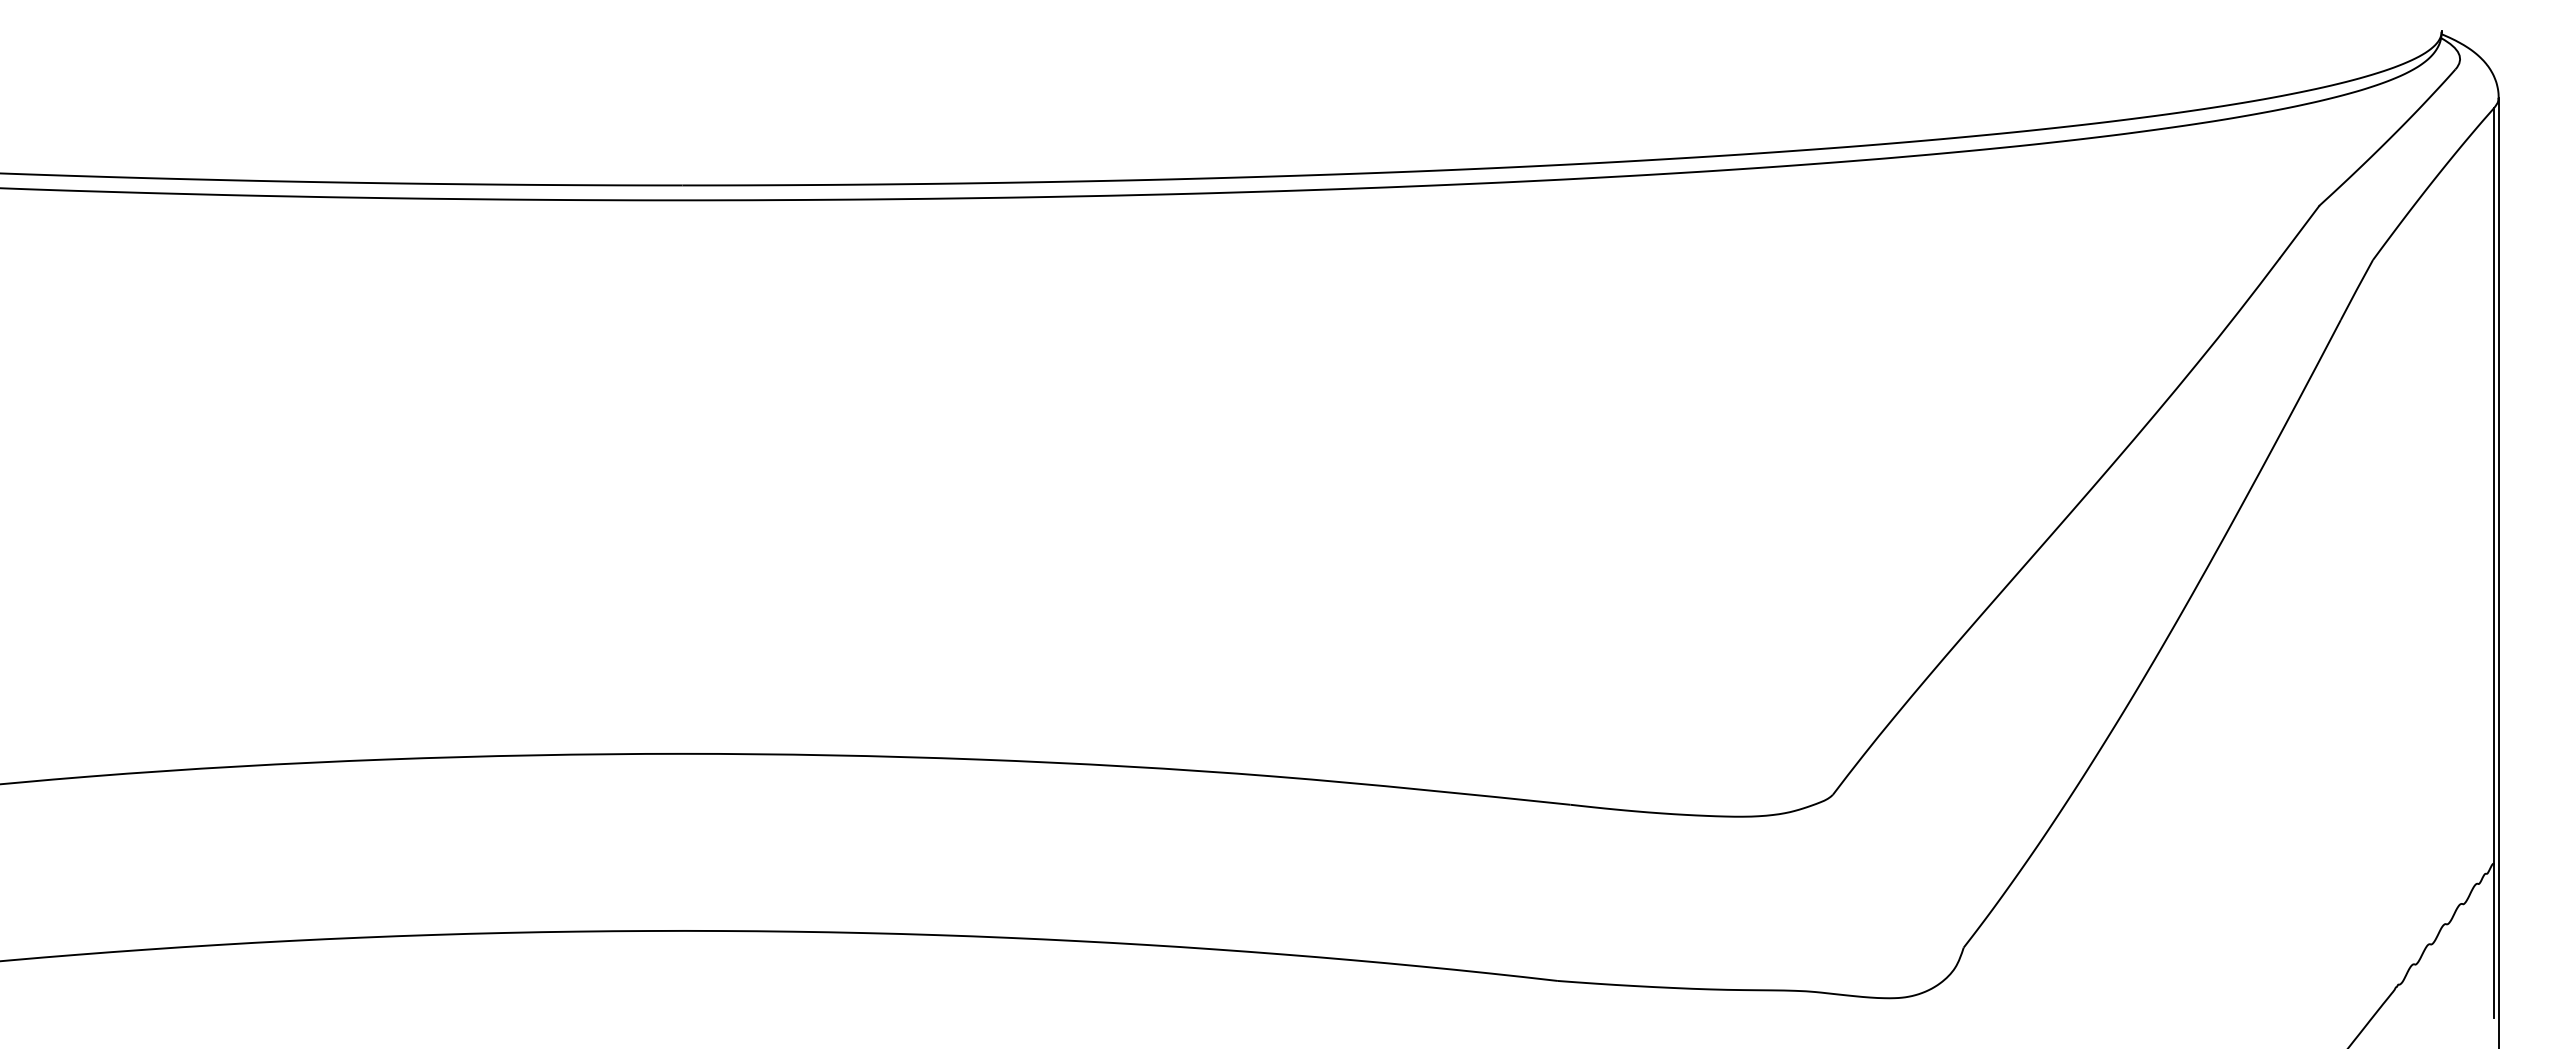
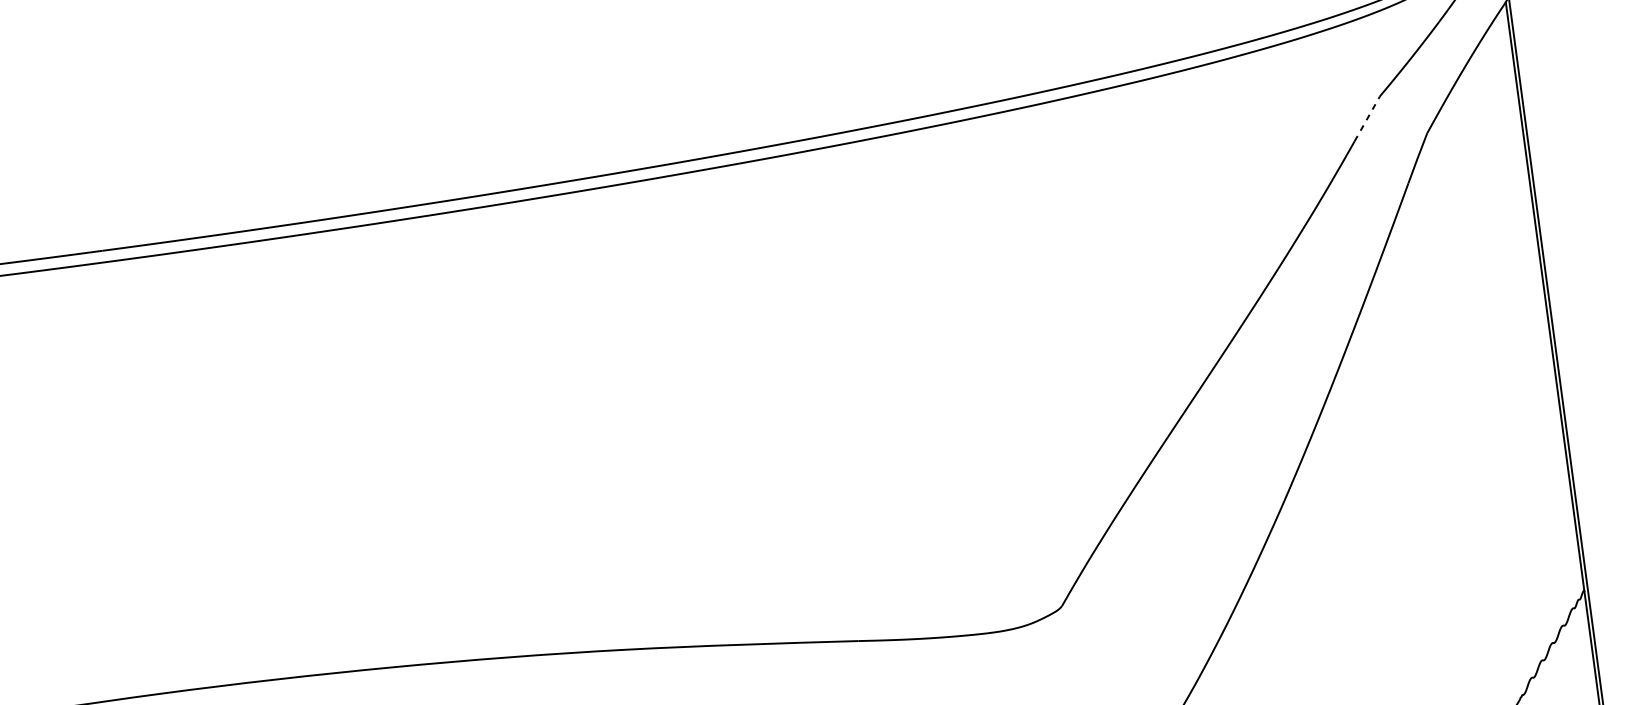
line: (2299, 231) -> (1367, 118), solid -> dashed

